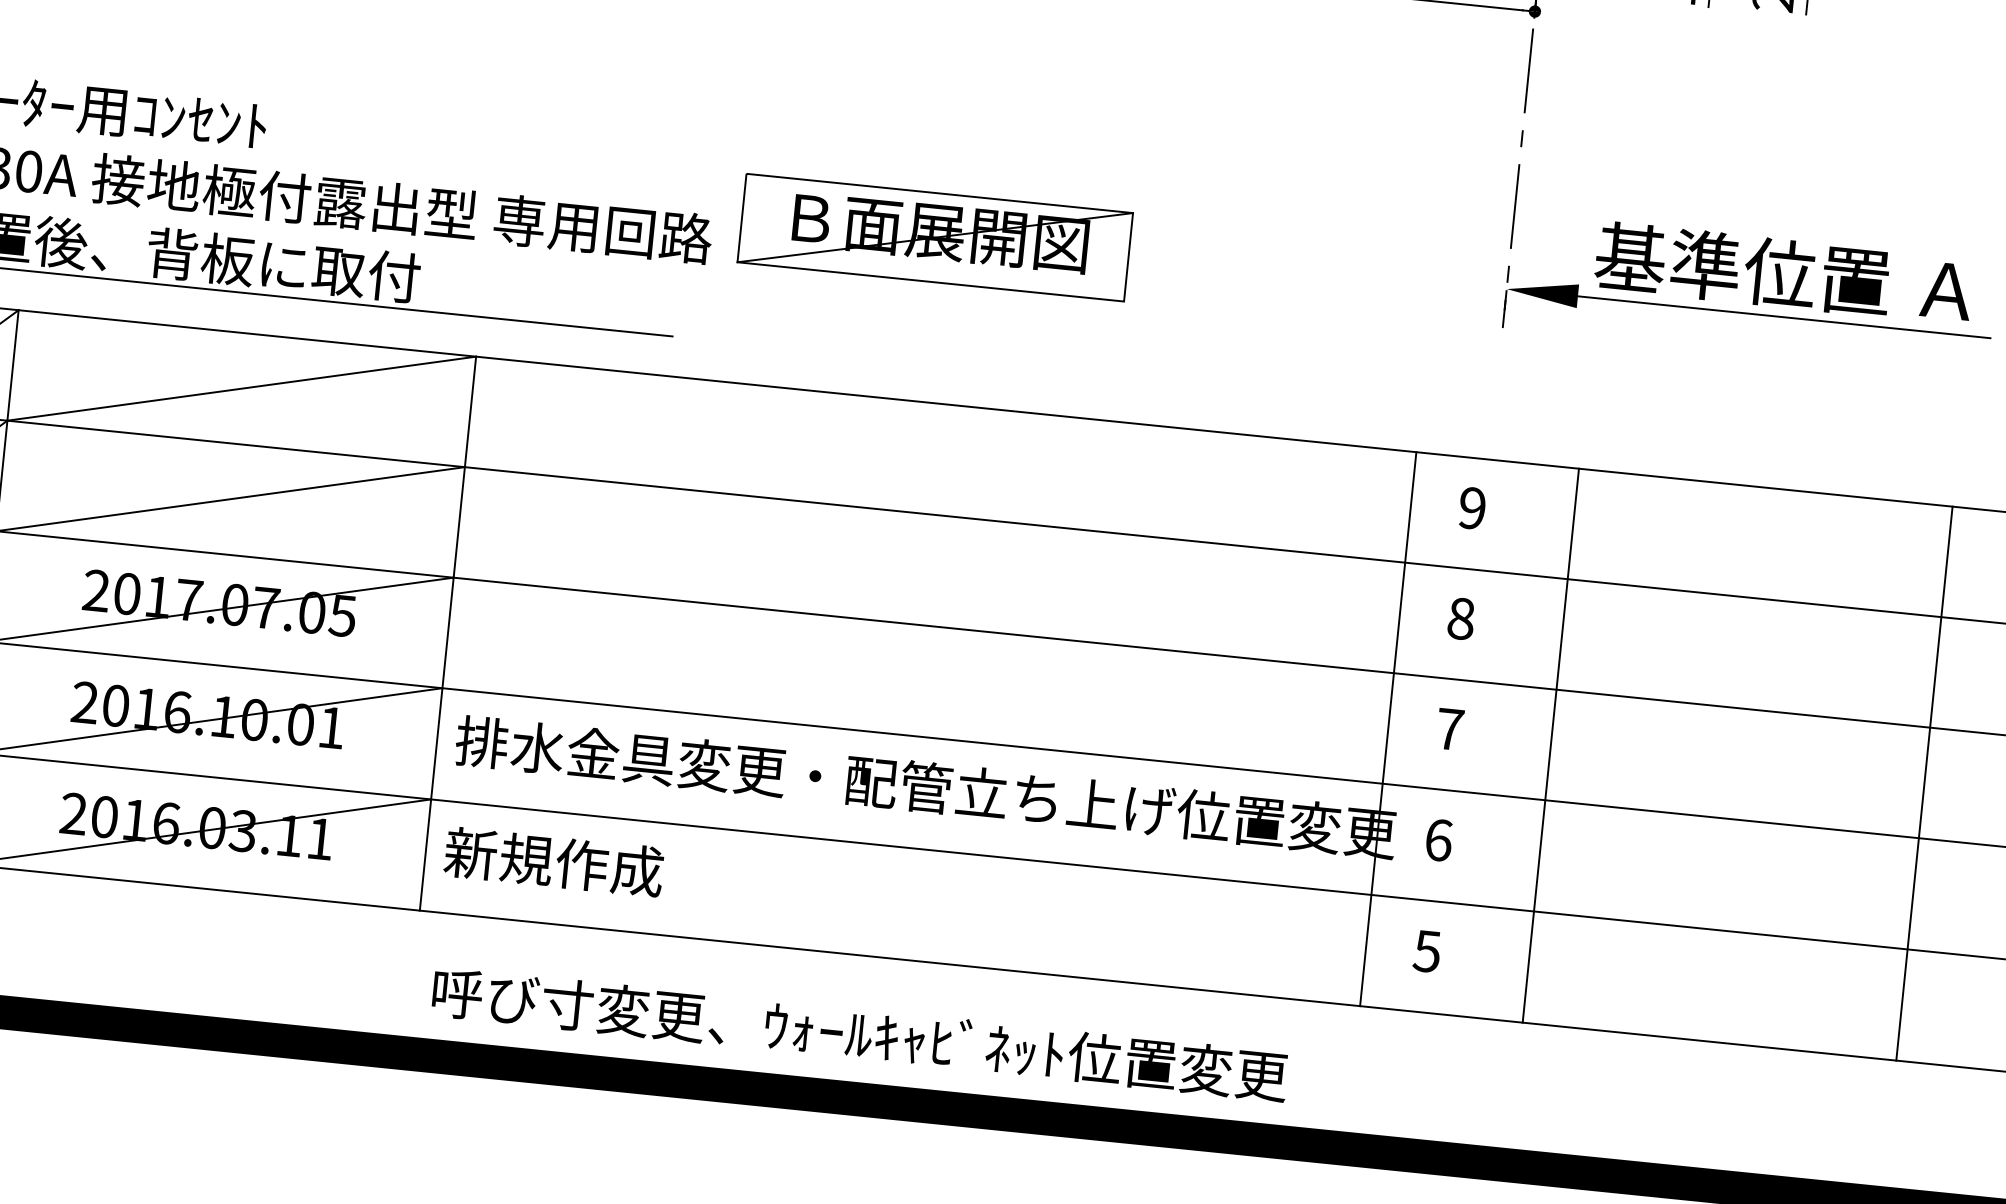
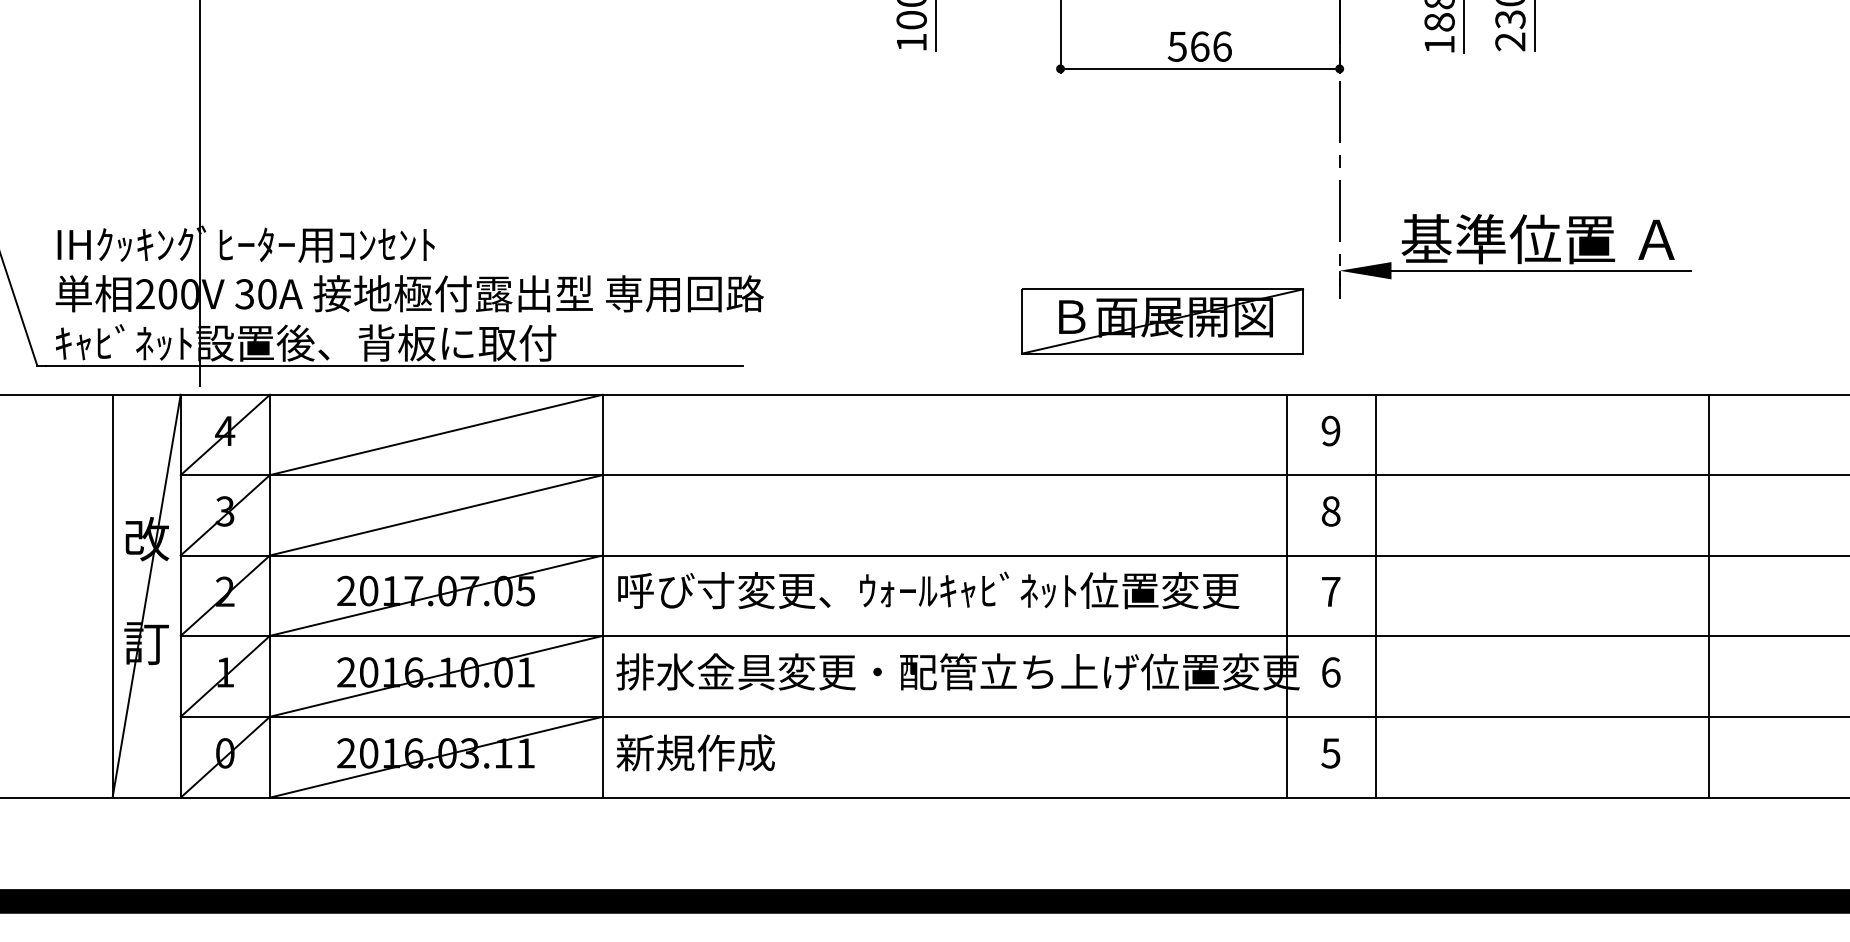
part: (935, 237) -> (1162, 321), moved
line: (1550, 744) -> (1375, 595), moved
line: (1924, 782) -> (1708, 595), moved
text: (859, 1034) -> (928, 590), moved

